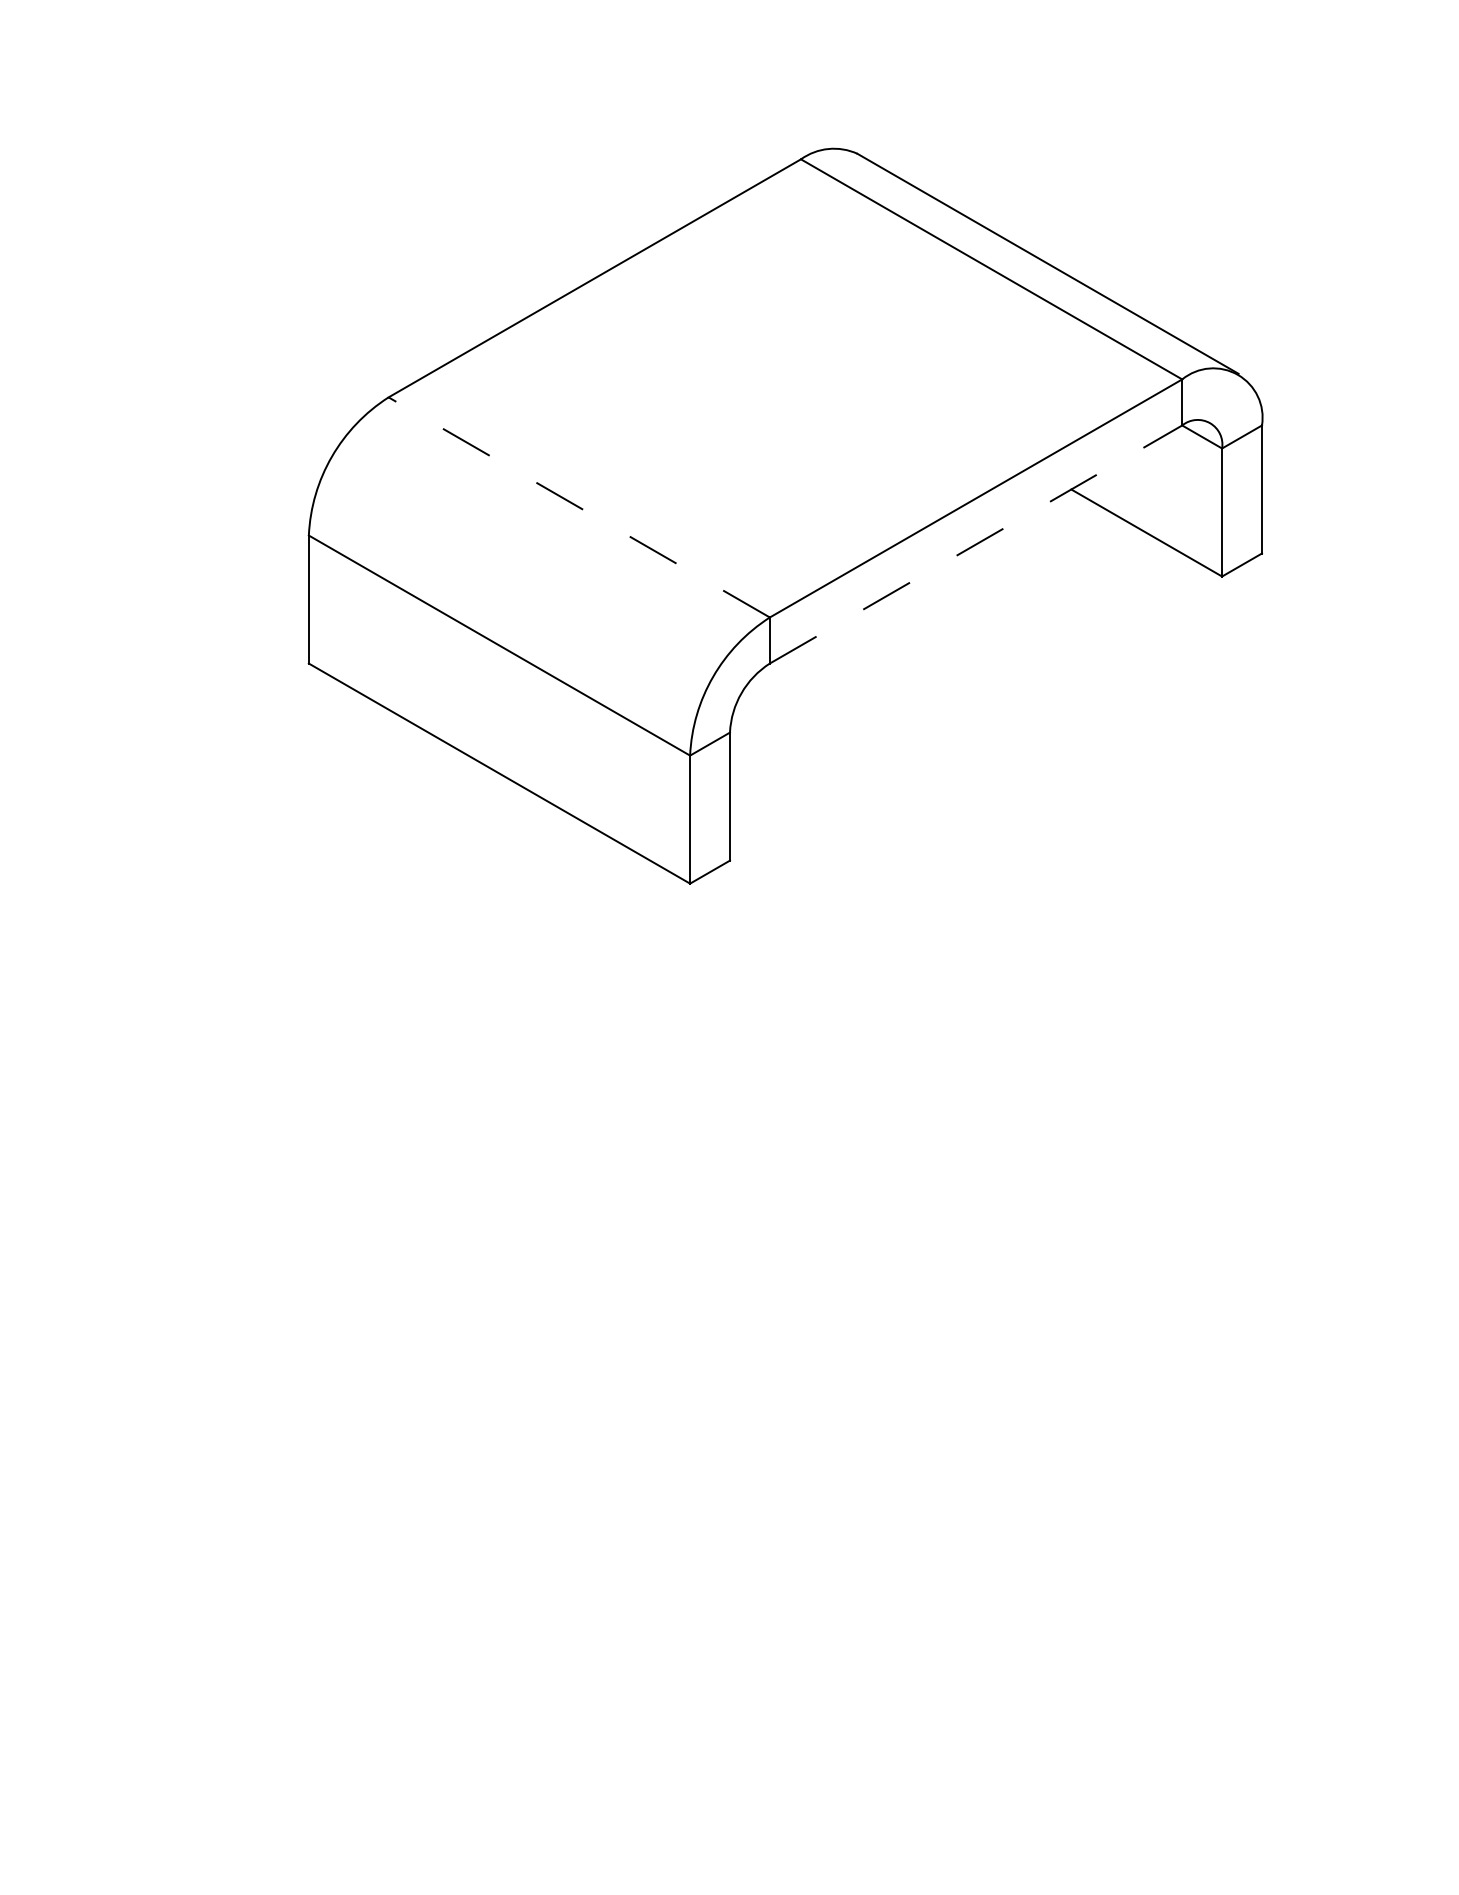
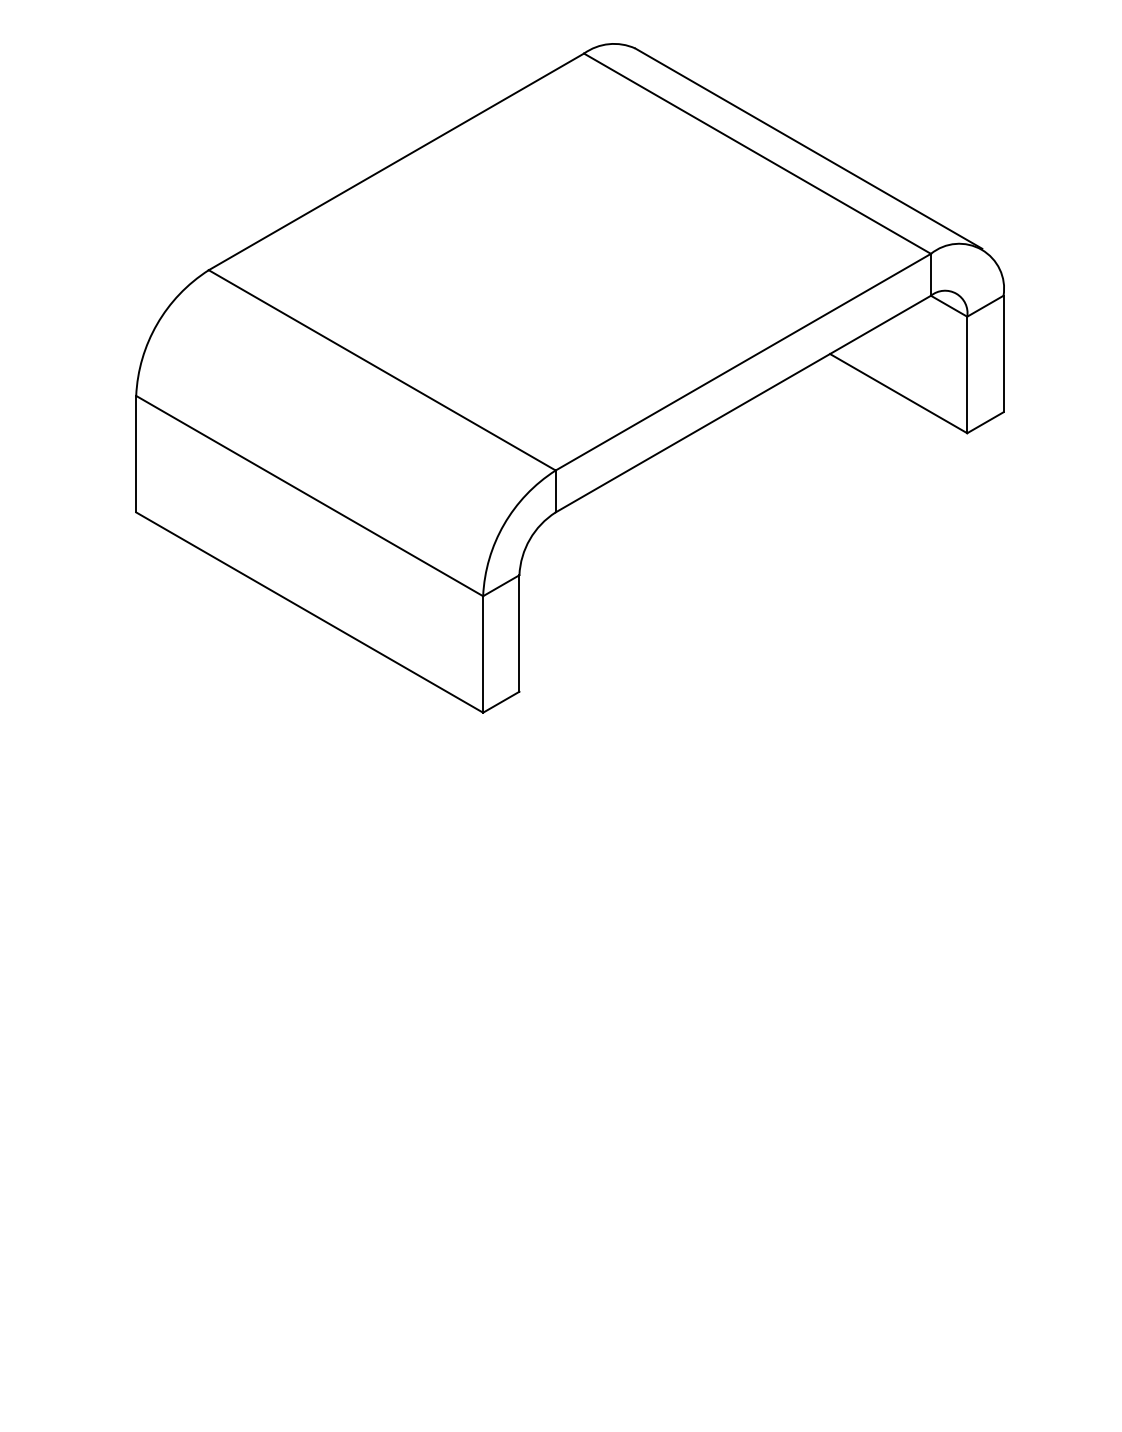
line: (578, 507) -> (381, 370), dashed -> solid
line: (976, 544) -> (743, 404), dashed -> solid

